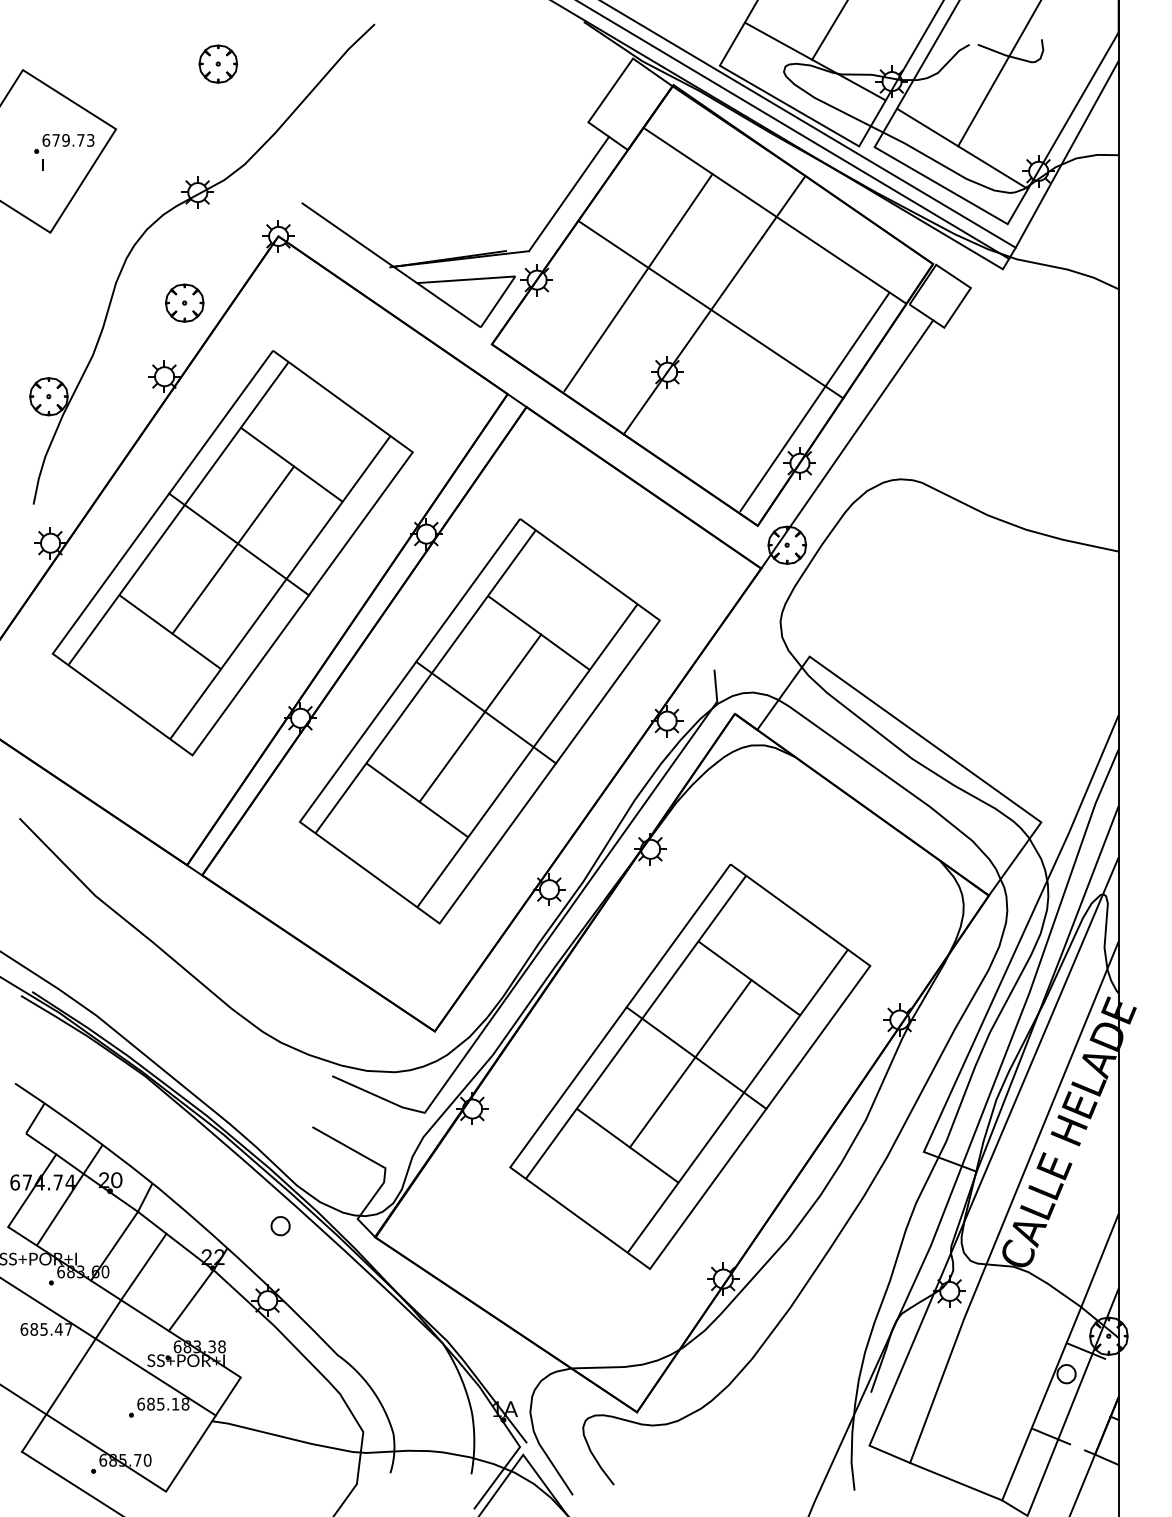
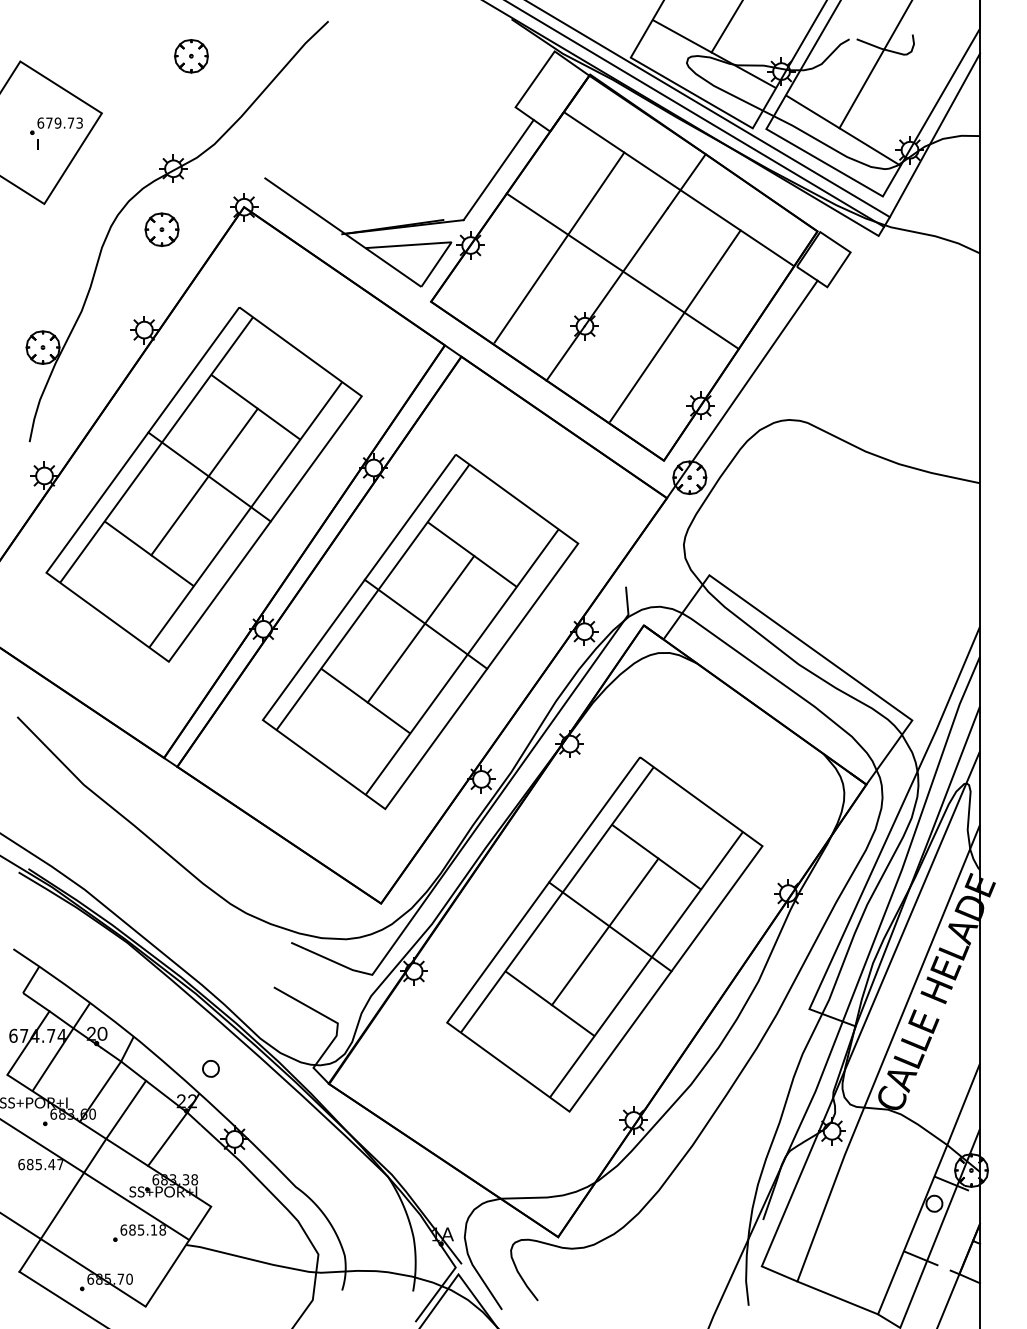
part: (184, 302) -> (161, 229), moved
line: (814, 401) -> (675, 325), moved
part: (280, 1226) -> (210, 1069), moved

